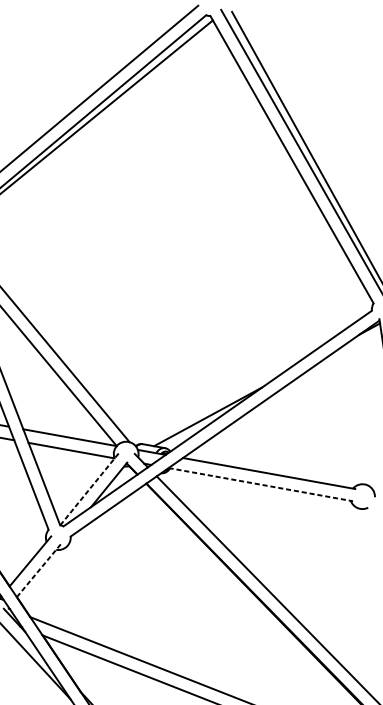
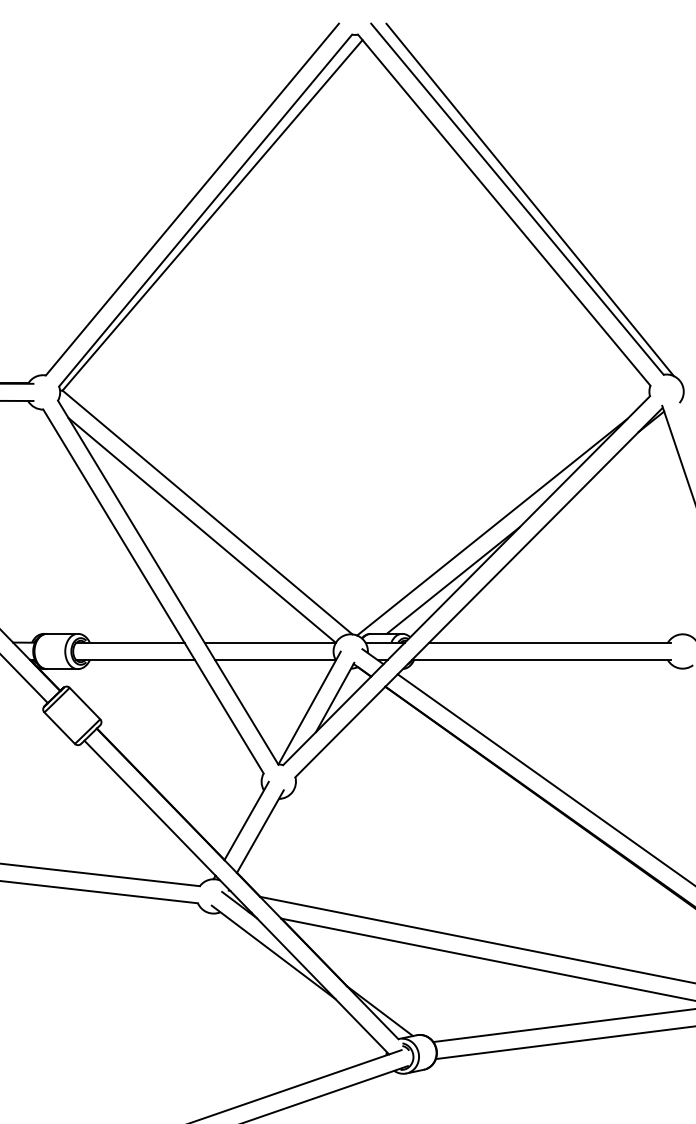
line: (242, 384) -> (492, 527), added
line: (260, 484) -> (541, 660), dashed -> solid
line: (89, 488) -> (309, 707), dashed -> solid
line: (38, 570) -> (260, 831), dashed -> solid

